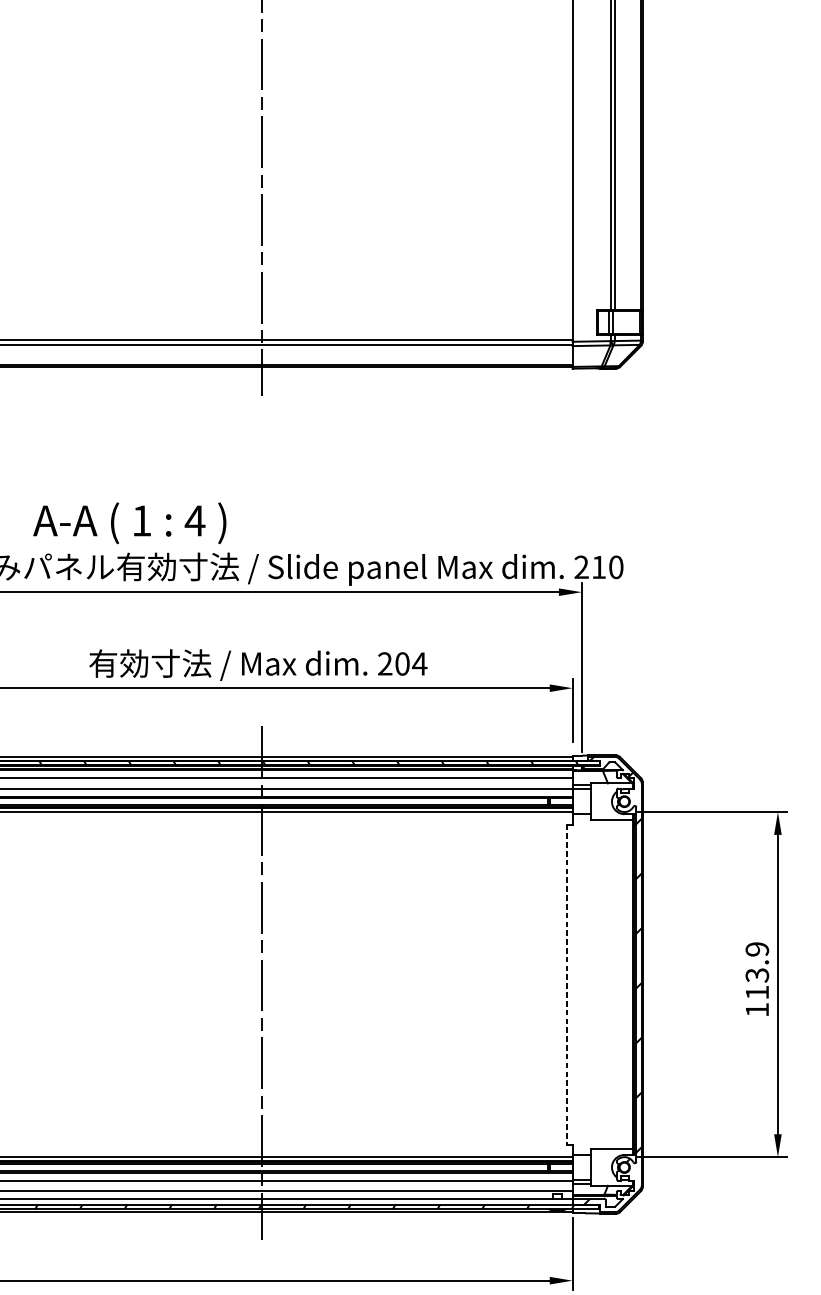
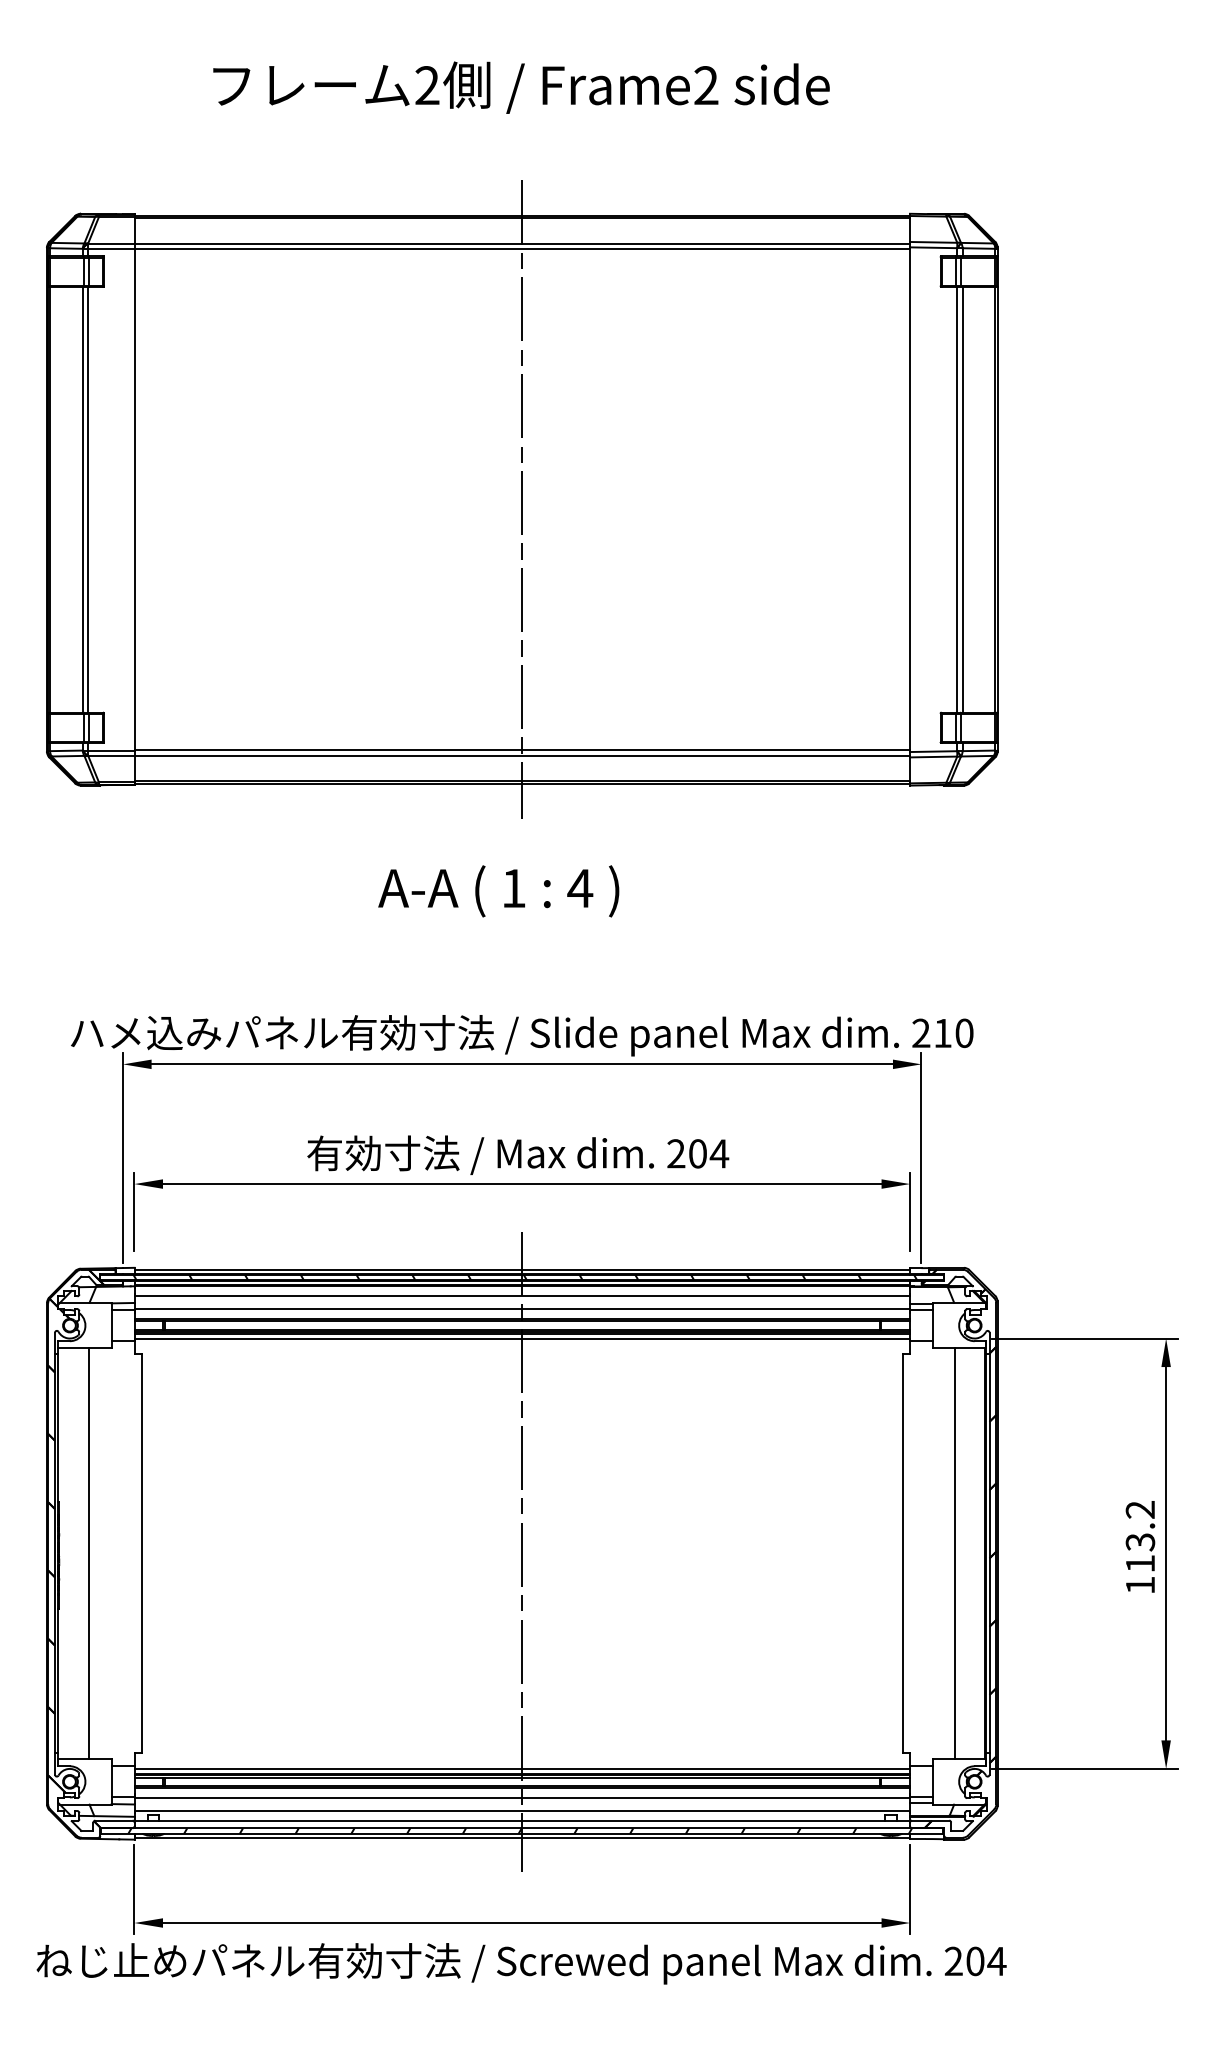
text: (129, 523) -> (498, 891), moved
text: (757, 949) -> (1140, 1509), 113.9 -> 113.2
hatch: (612, 980) -> (959, 1548), added
line: (566, 984) -> (902, 1553), dashed -> solid
line: (608, 984) -> (954, 1553), added

